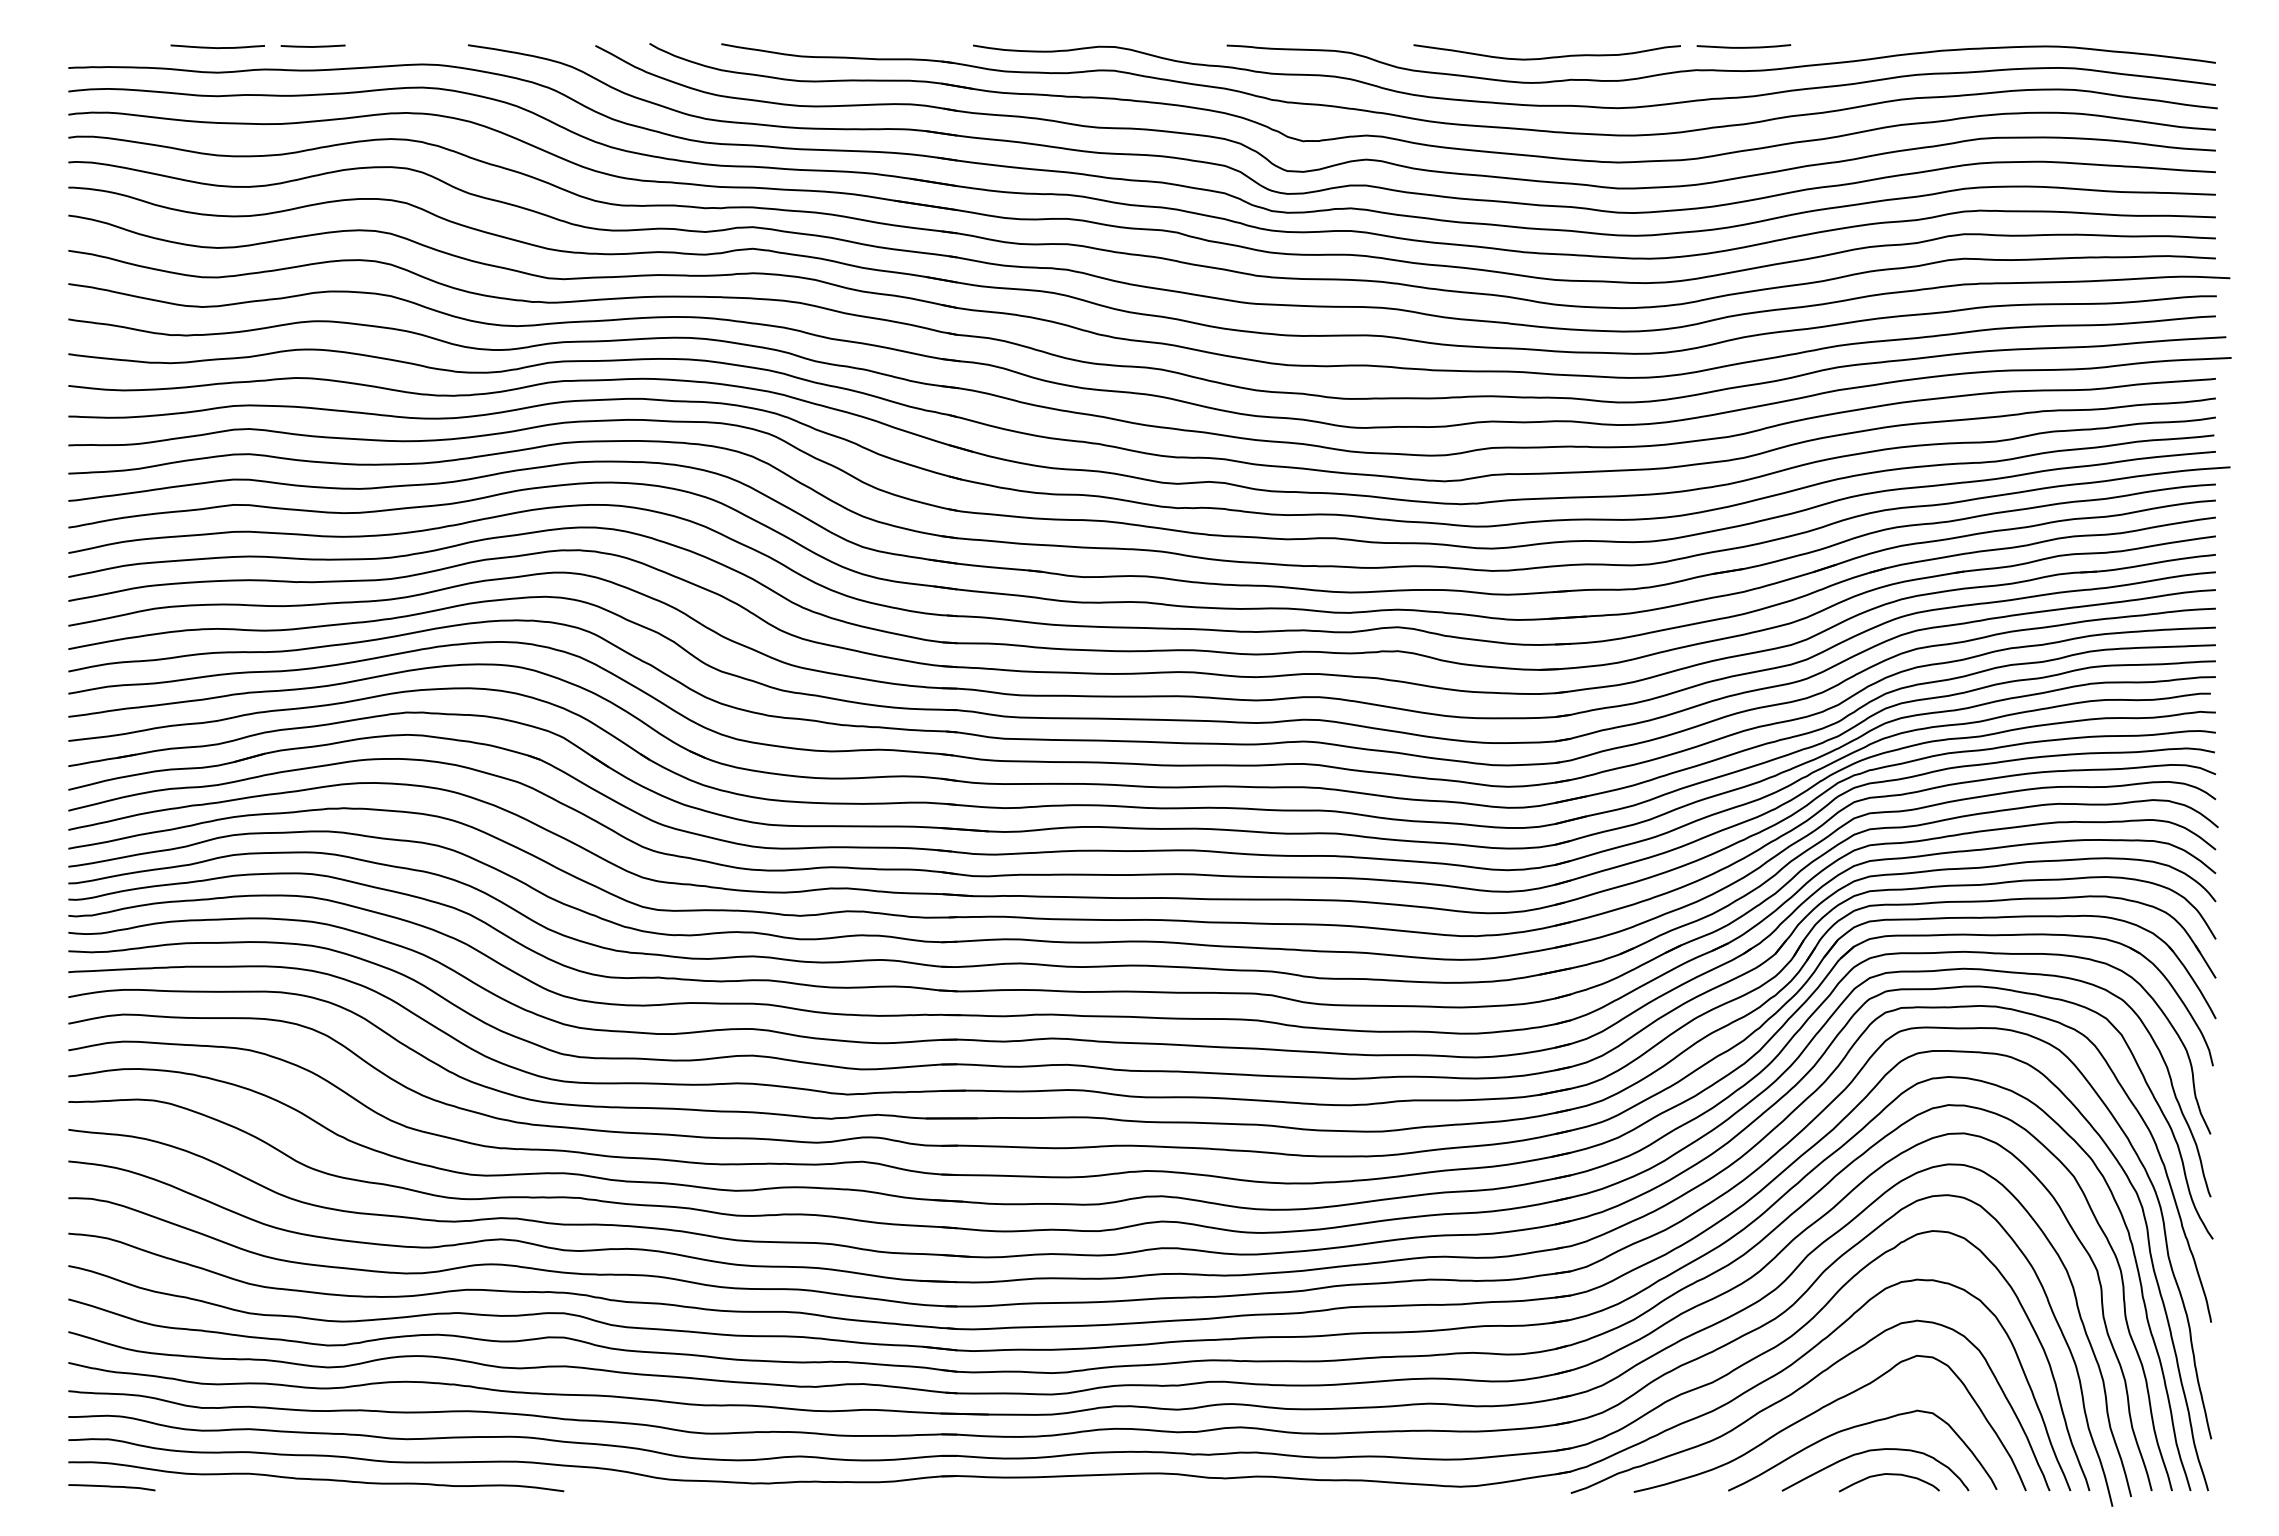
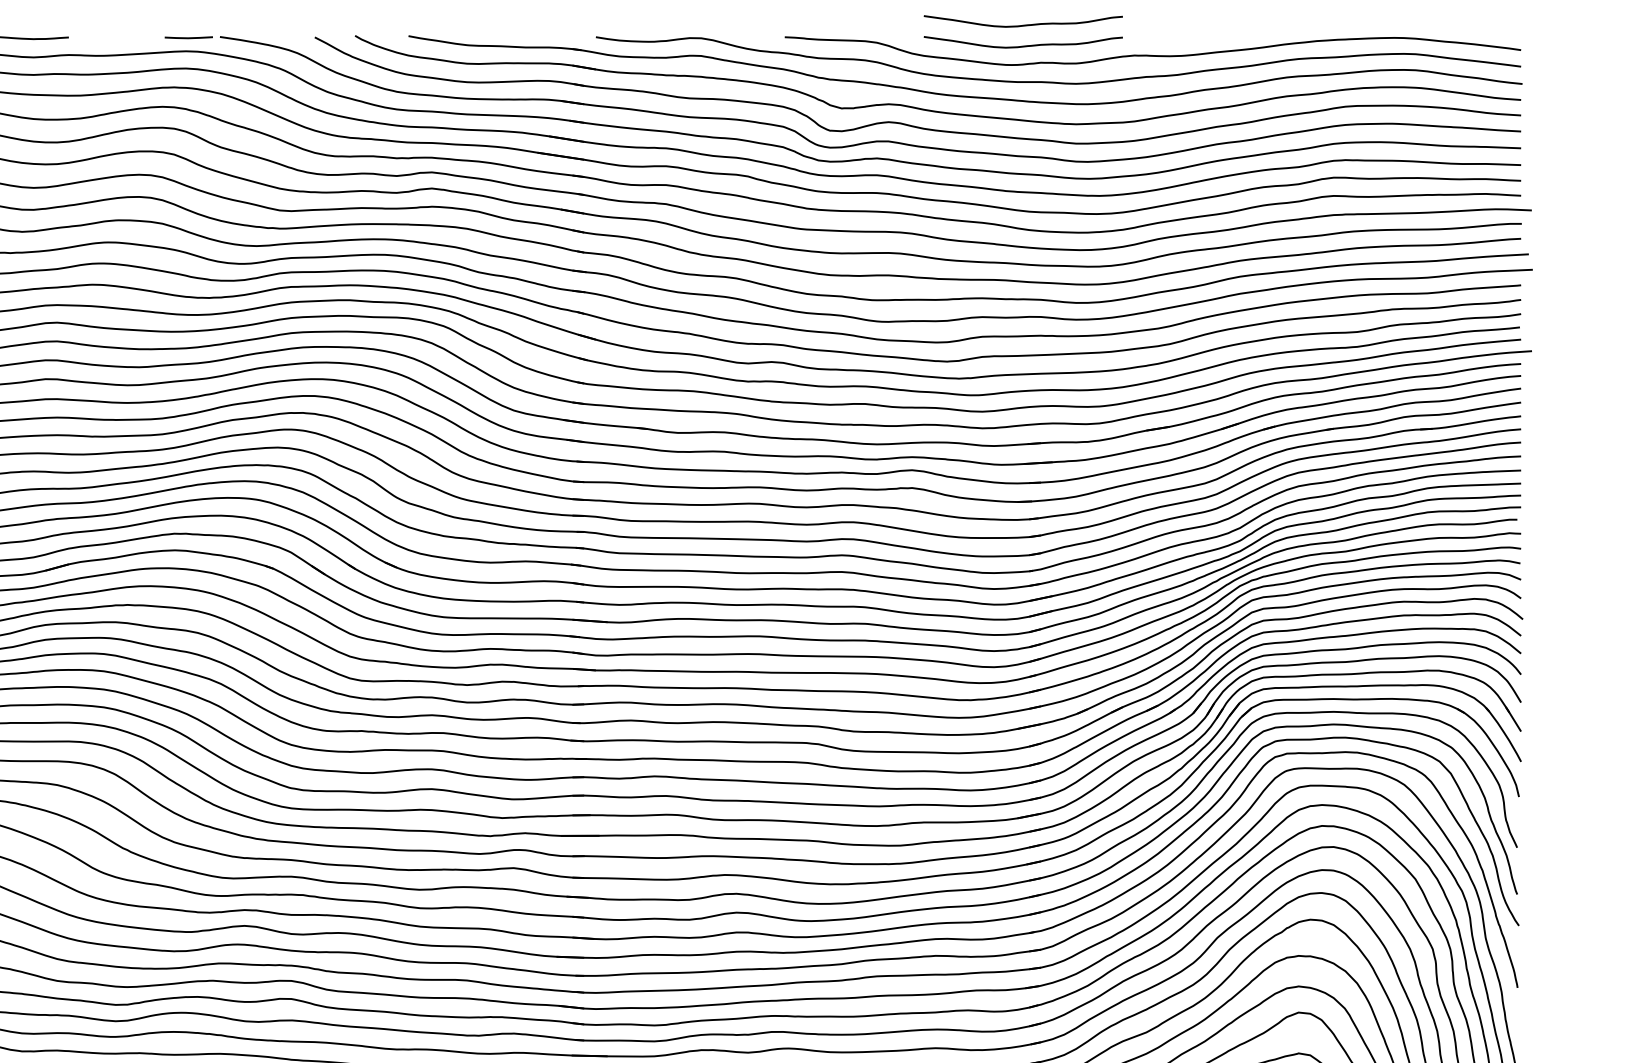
curve: (1546, 29) -> (1022, 25), added
line: (312, 46) -> (188, 37), moved
curve: (1743, 47) -> (1169, 38), removed

